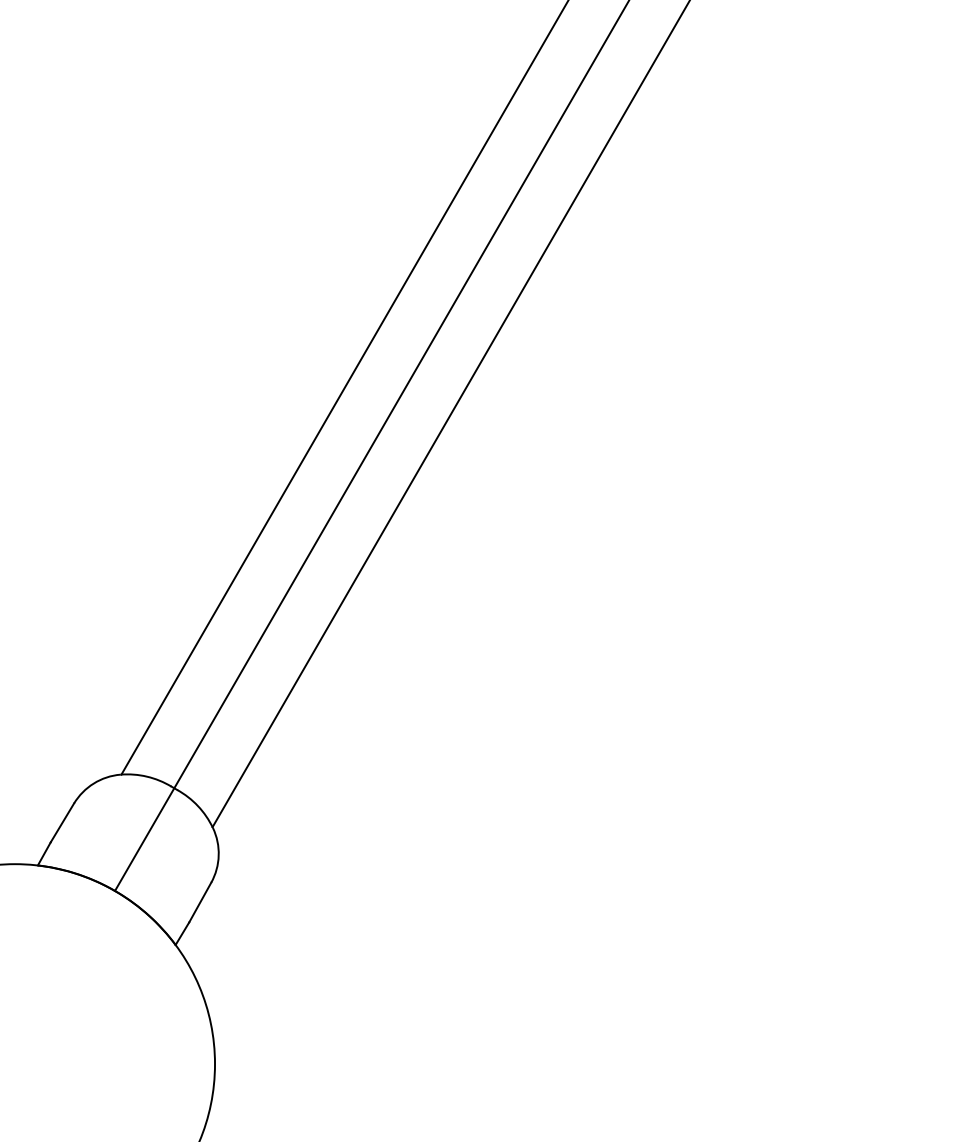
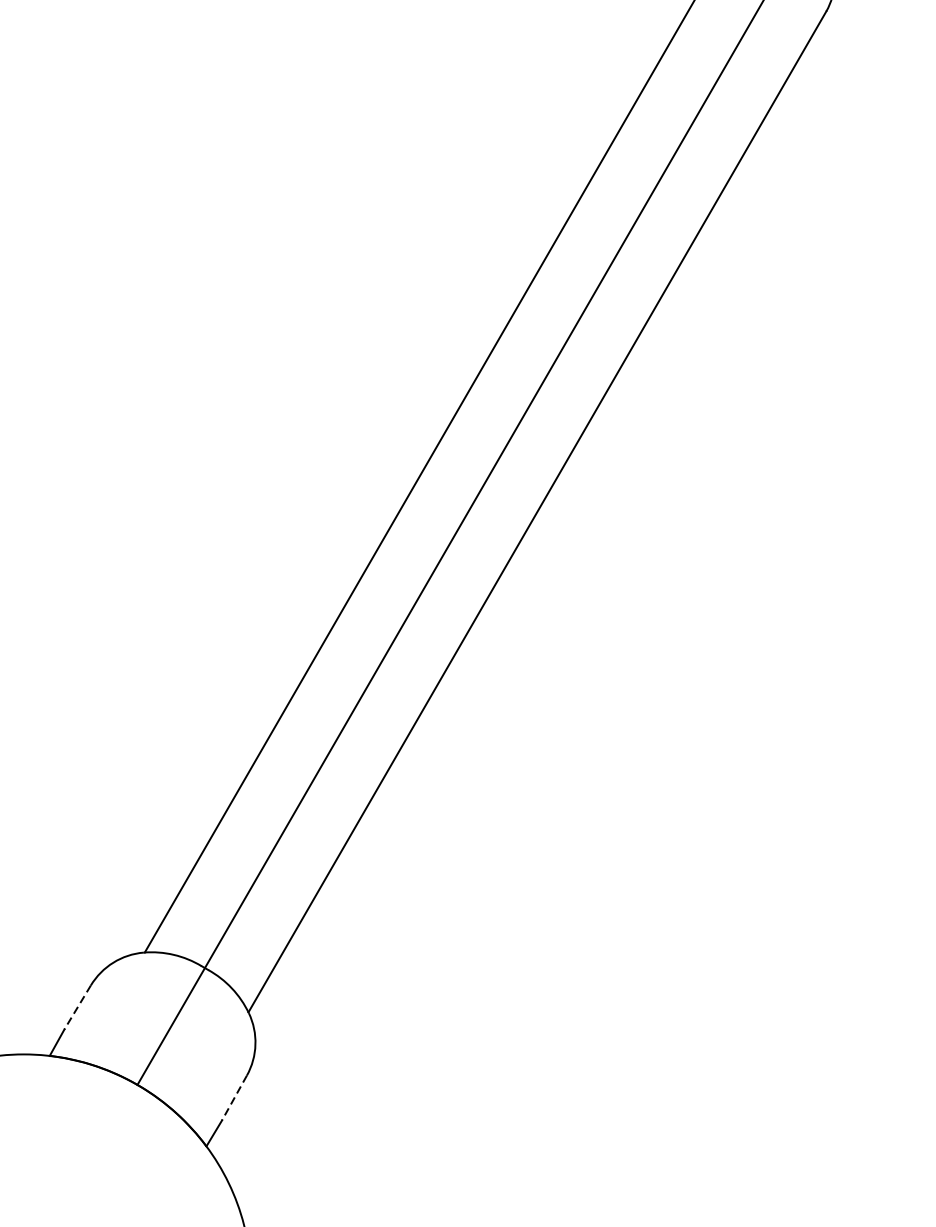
line: (62, 822) -> (77, 1007), solid -> dashed
line: (200, 902) -> (234, 1098), solid -> dashed

